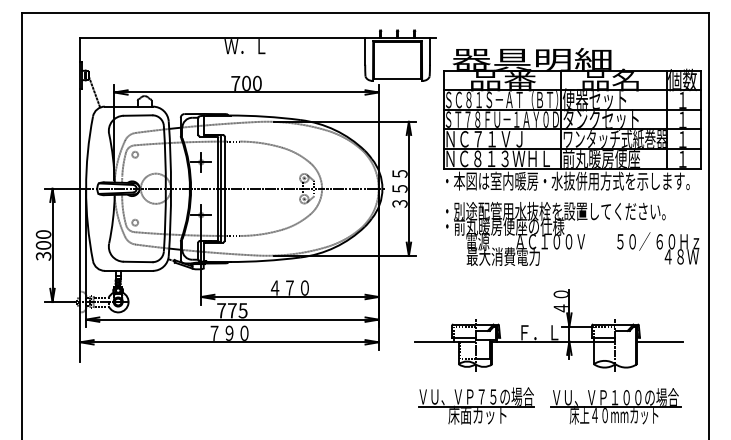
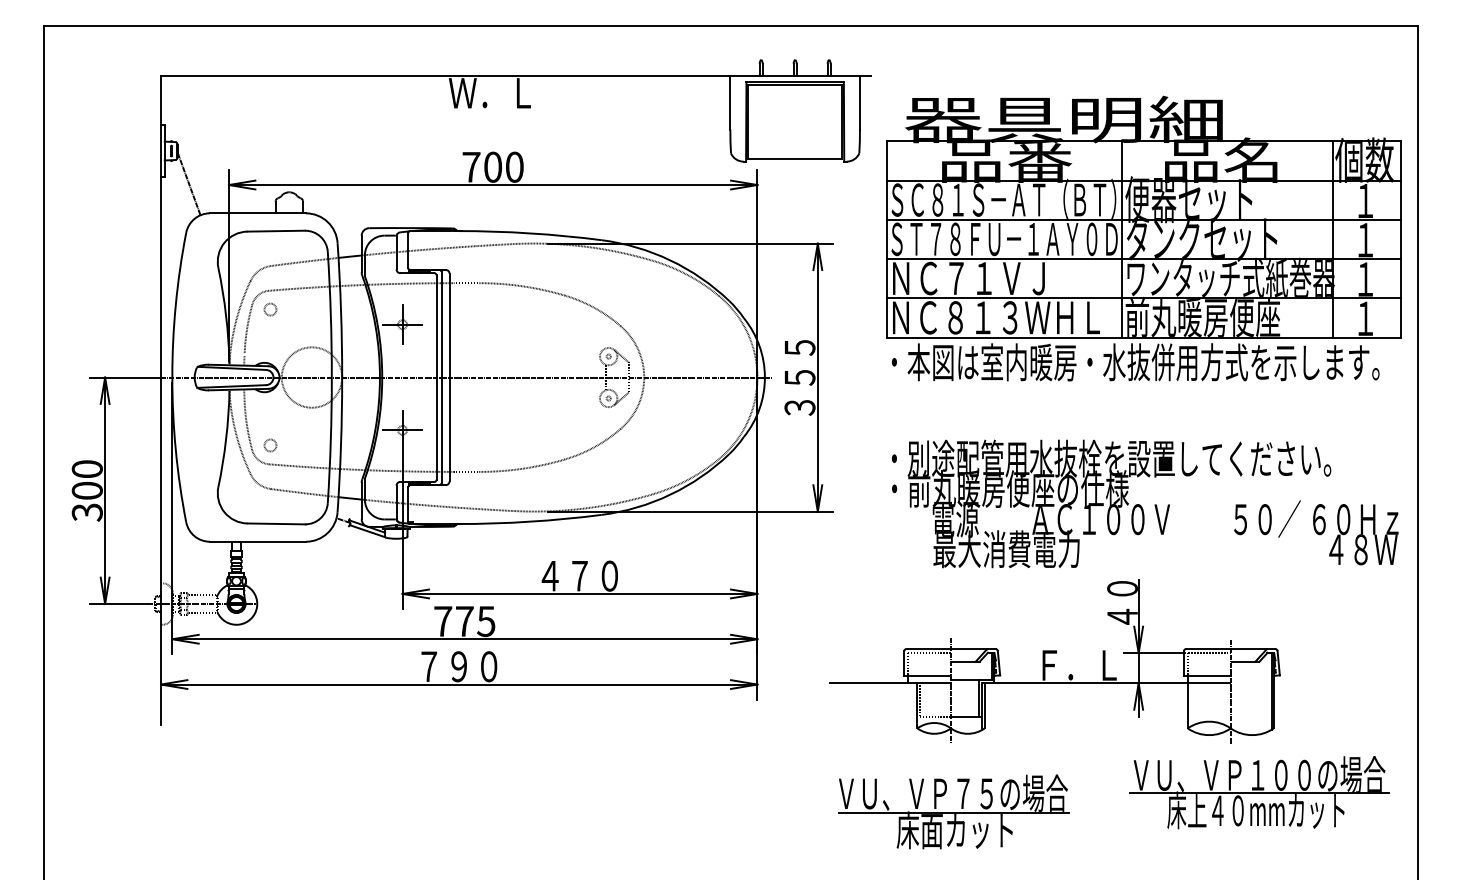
text: (572, 233) -> (1144, 502), moved
line: (659, 341) -> (1318, 682), removed
part: (615, 406) -> (1258, 792), moved

